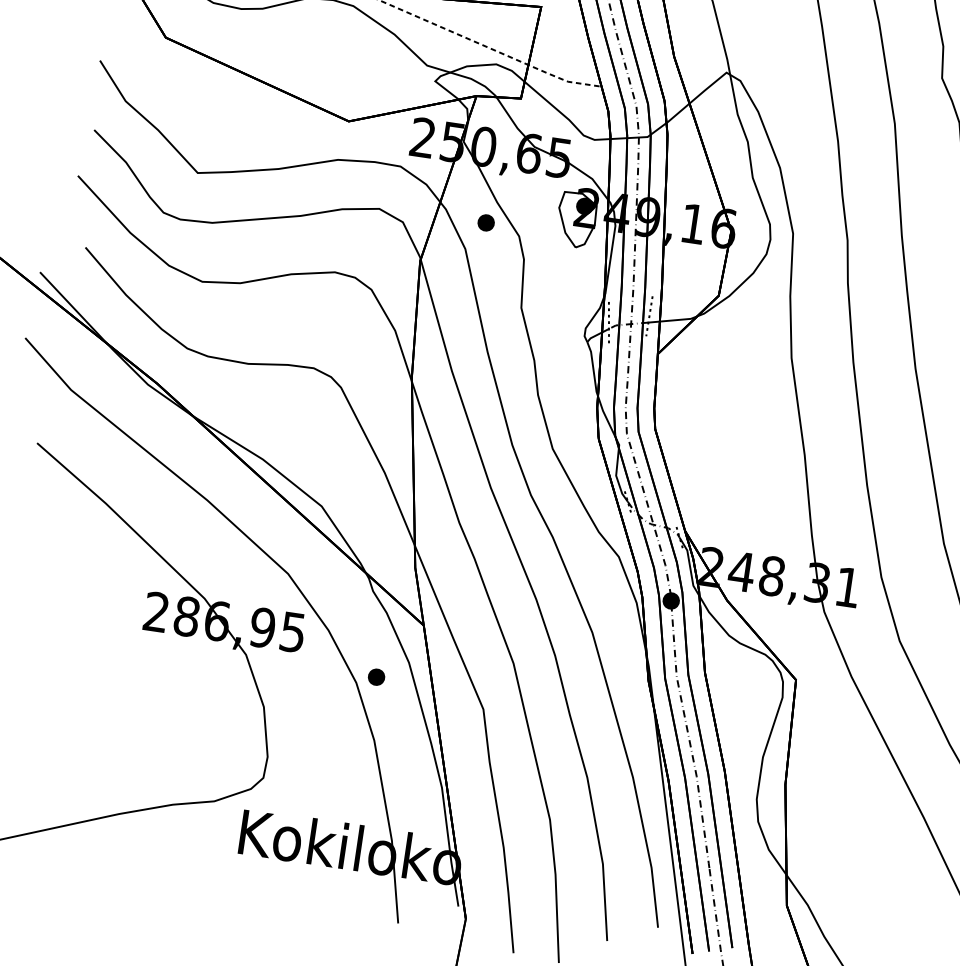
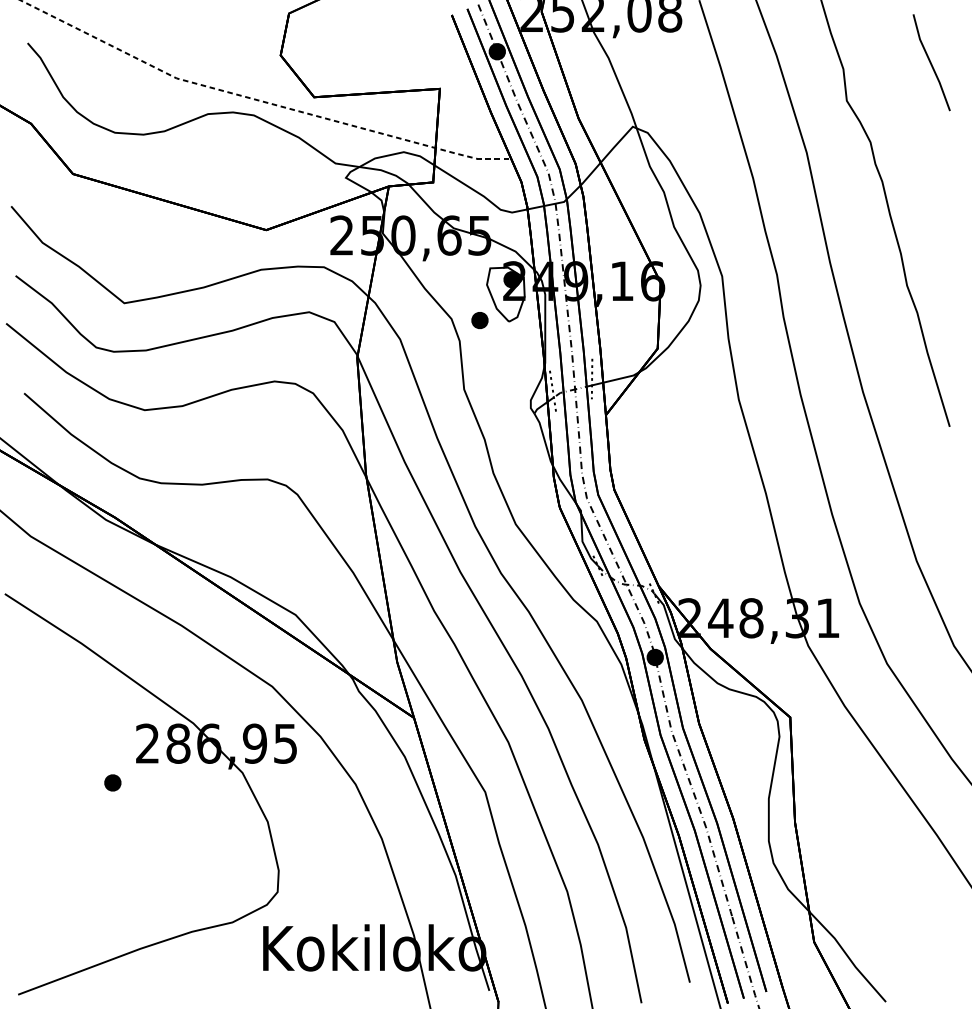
part: (485, 222) -> (479, 320), moved
part: (376, 676) -> (112, 782), moved

